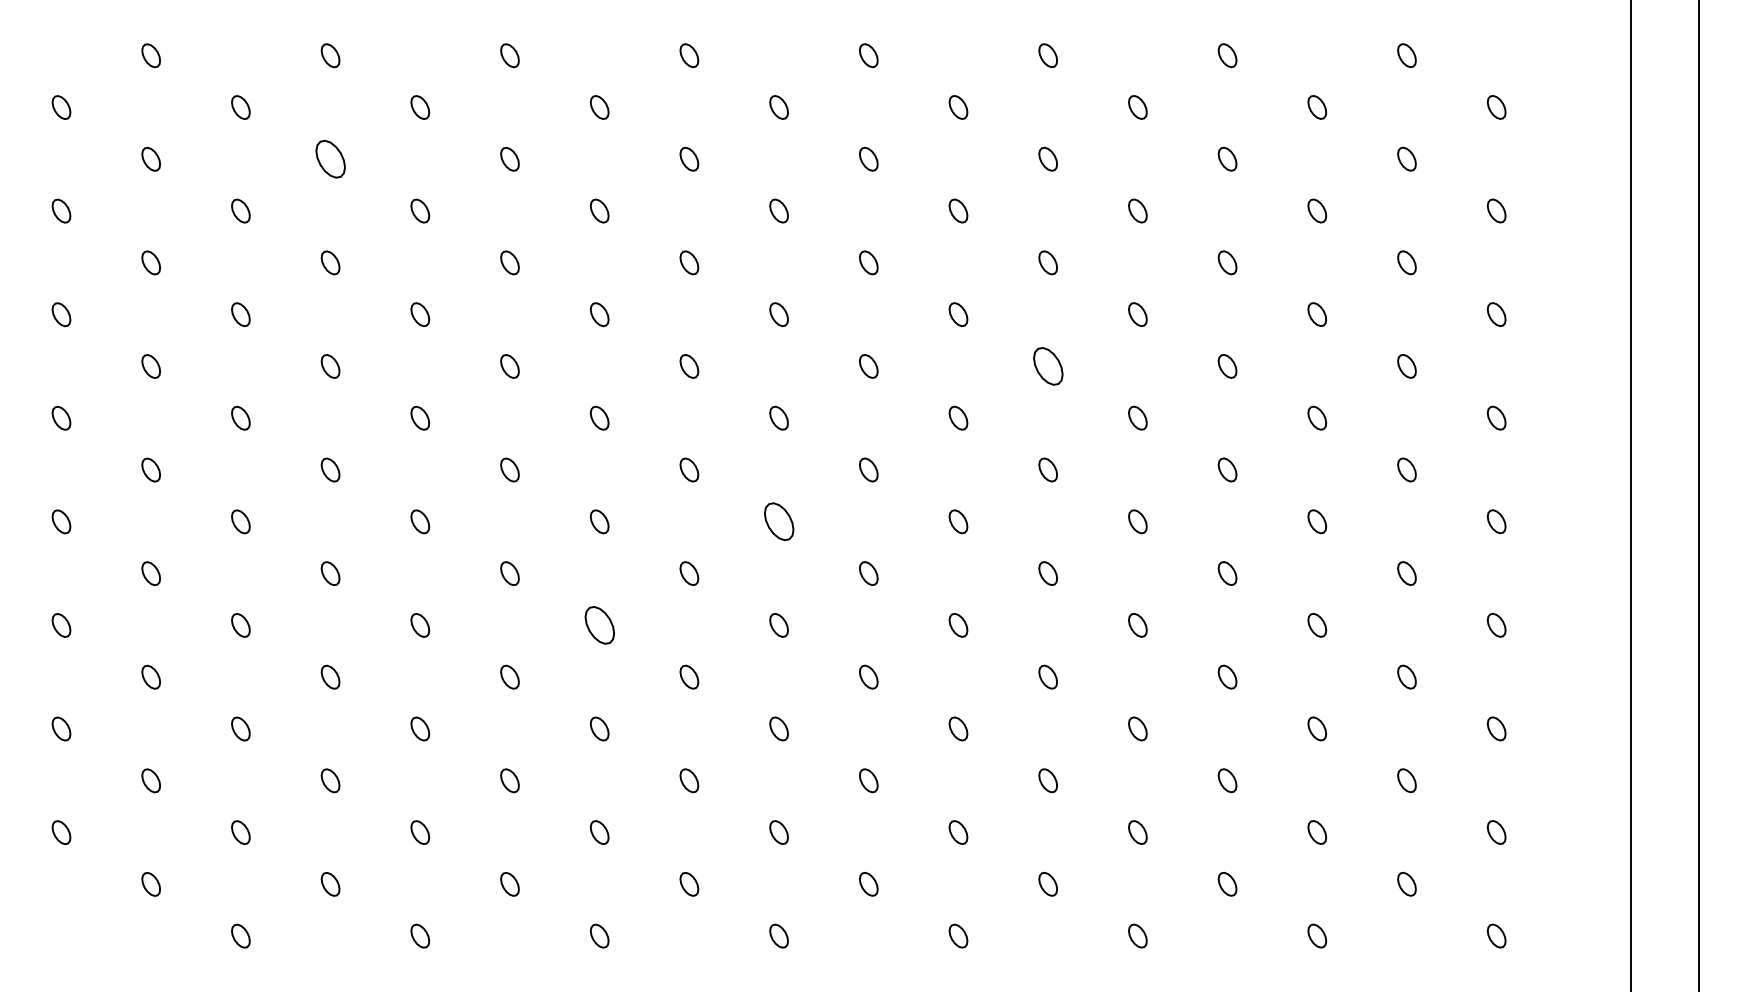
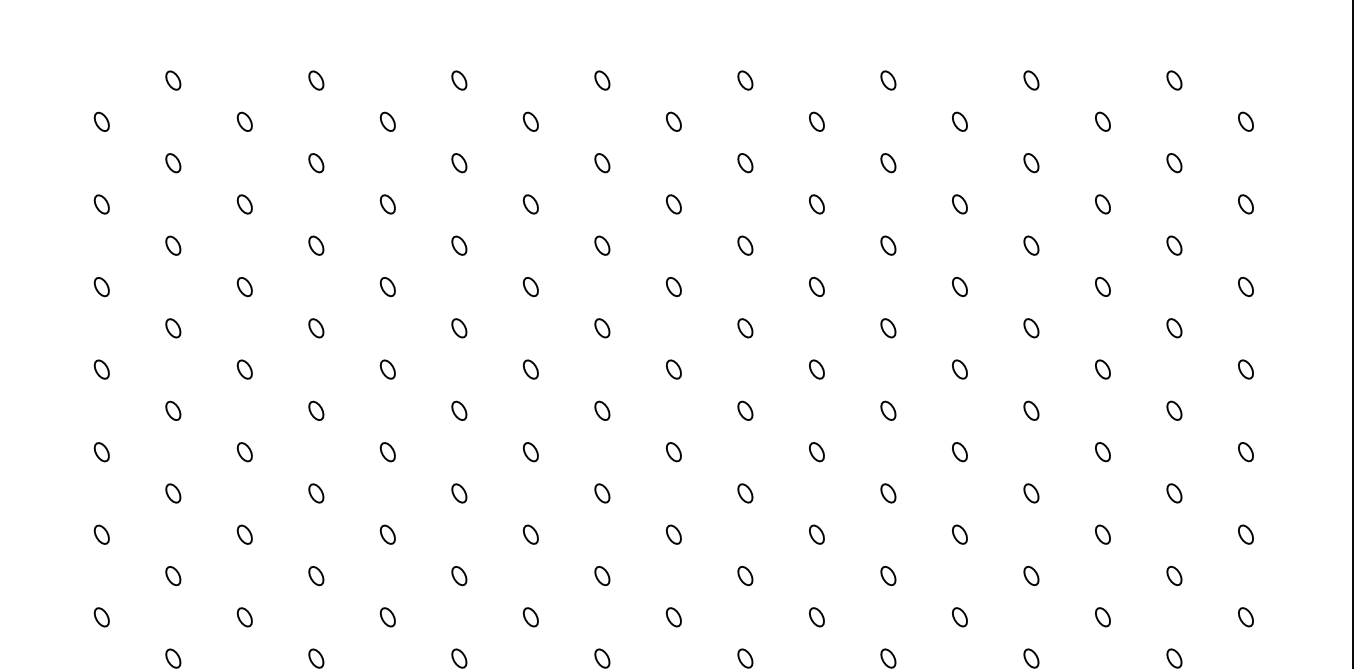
part: (330, 159) -> (316, 163), size x0.62
part: (1047, 366) -> (887, 328), size x0.62
part: (778, 521) -> (673, 451), size x0.62
part: (599, 625) -> (530, 534), size x0.62

